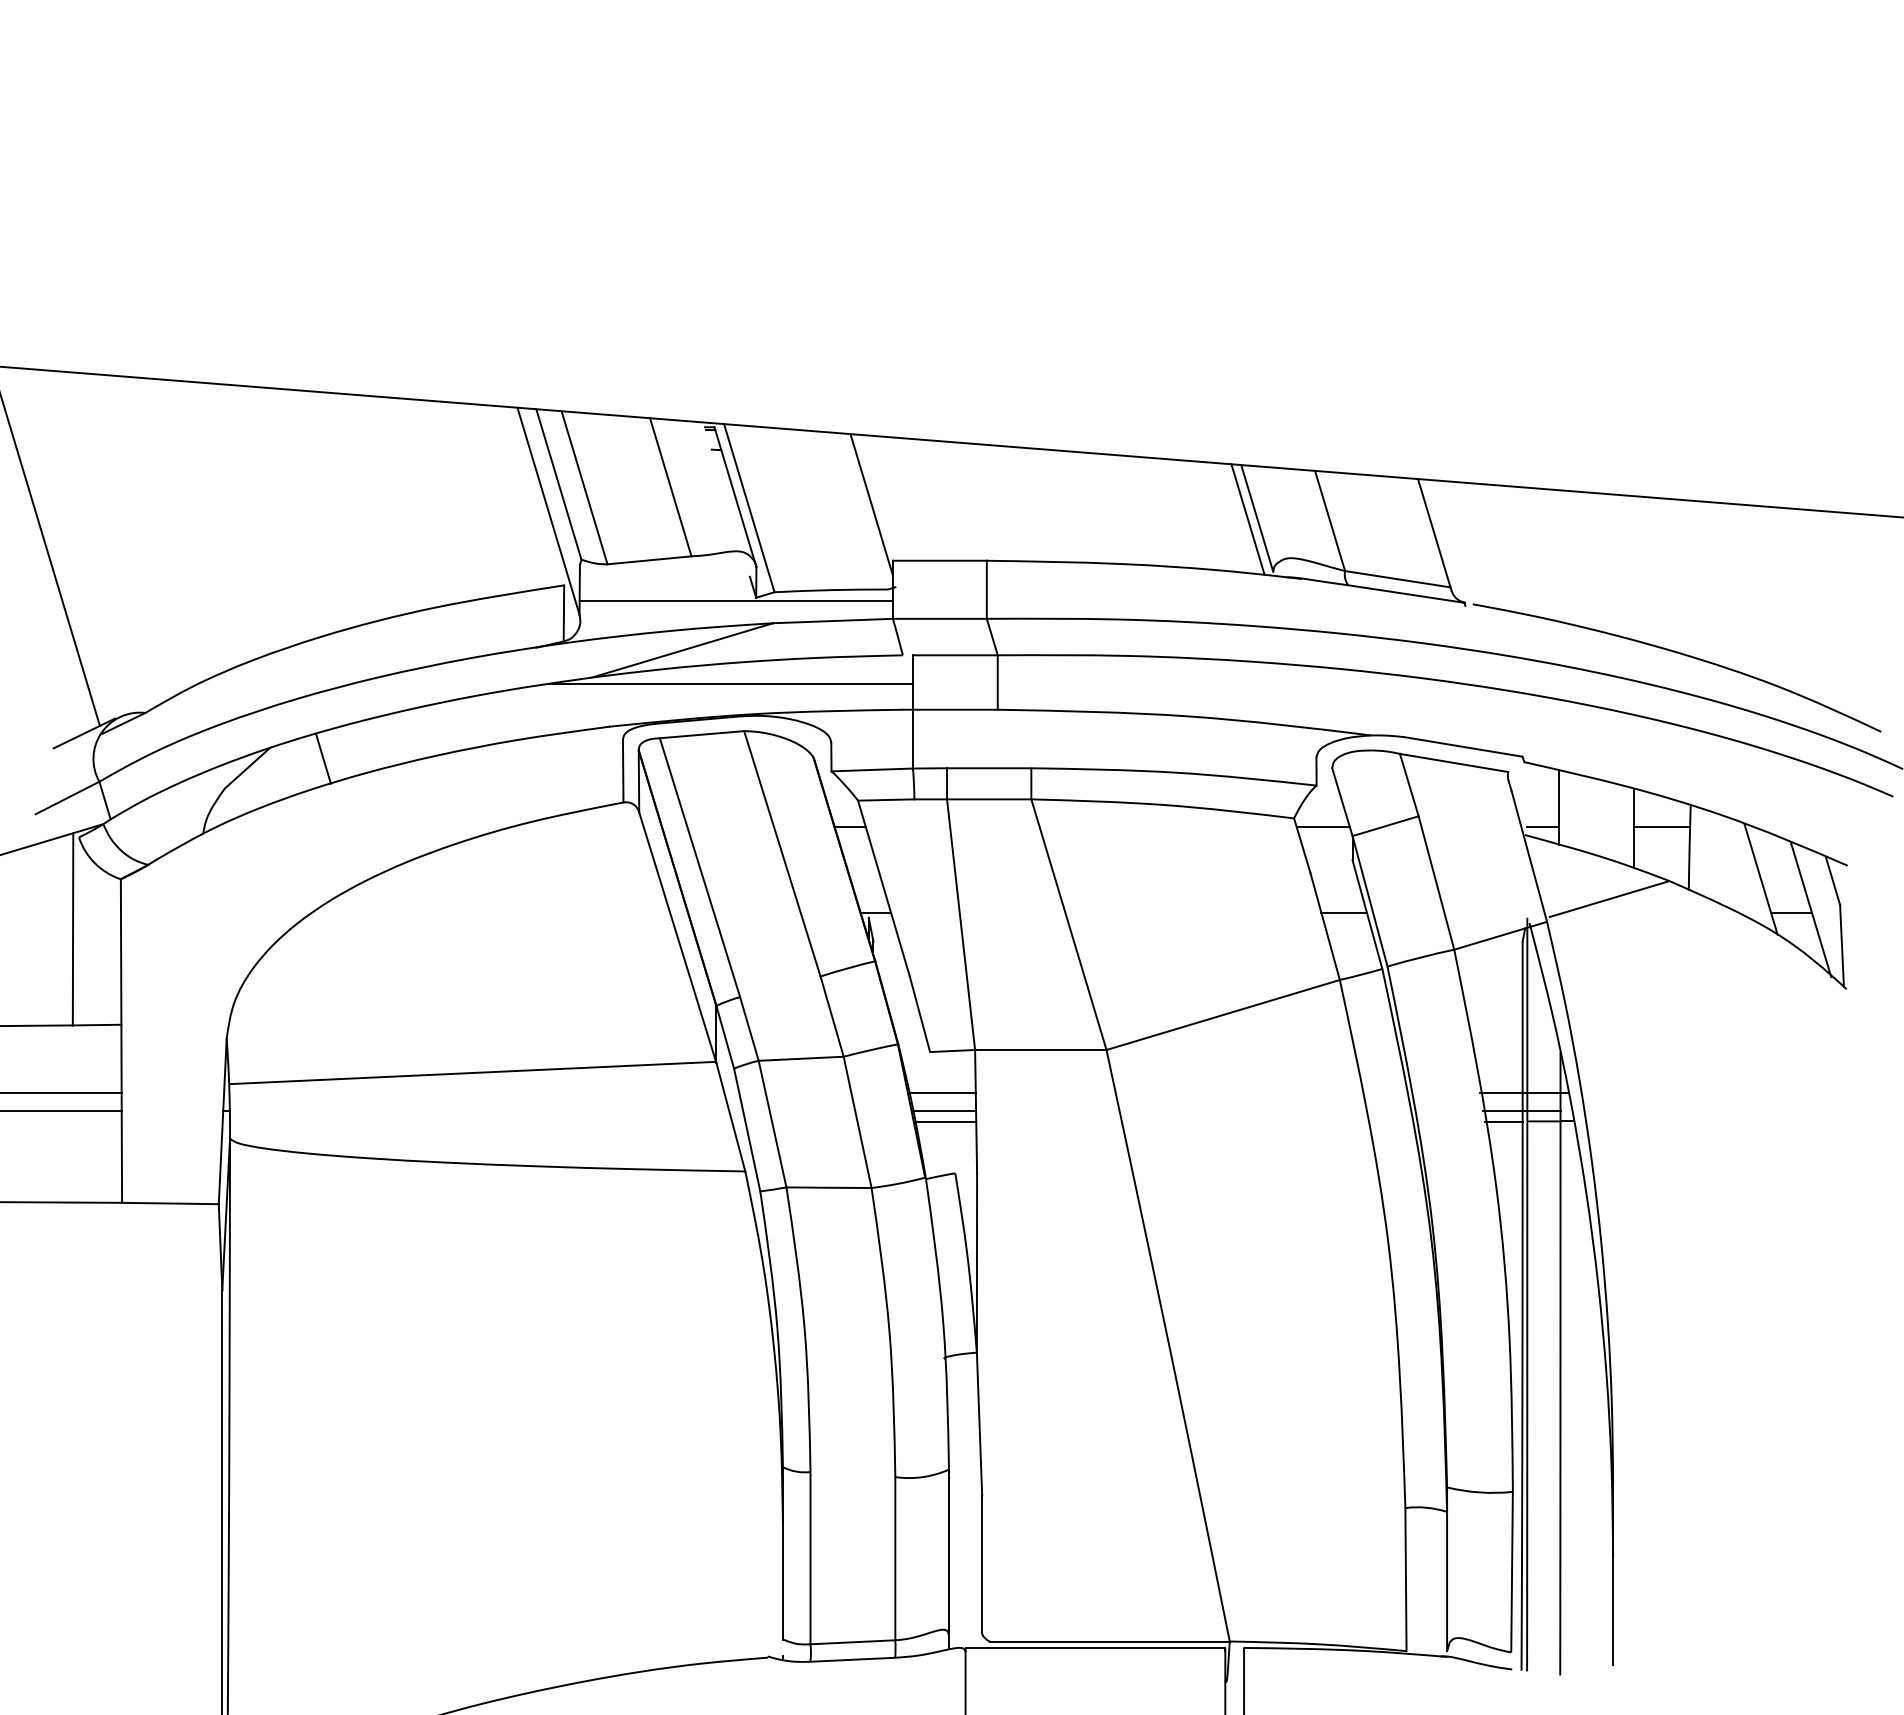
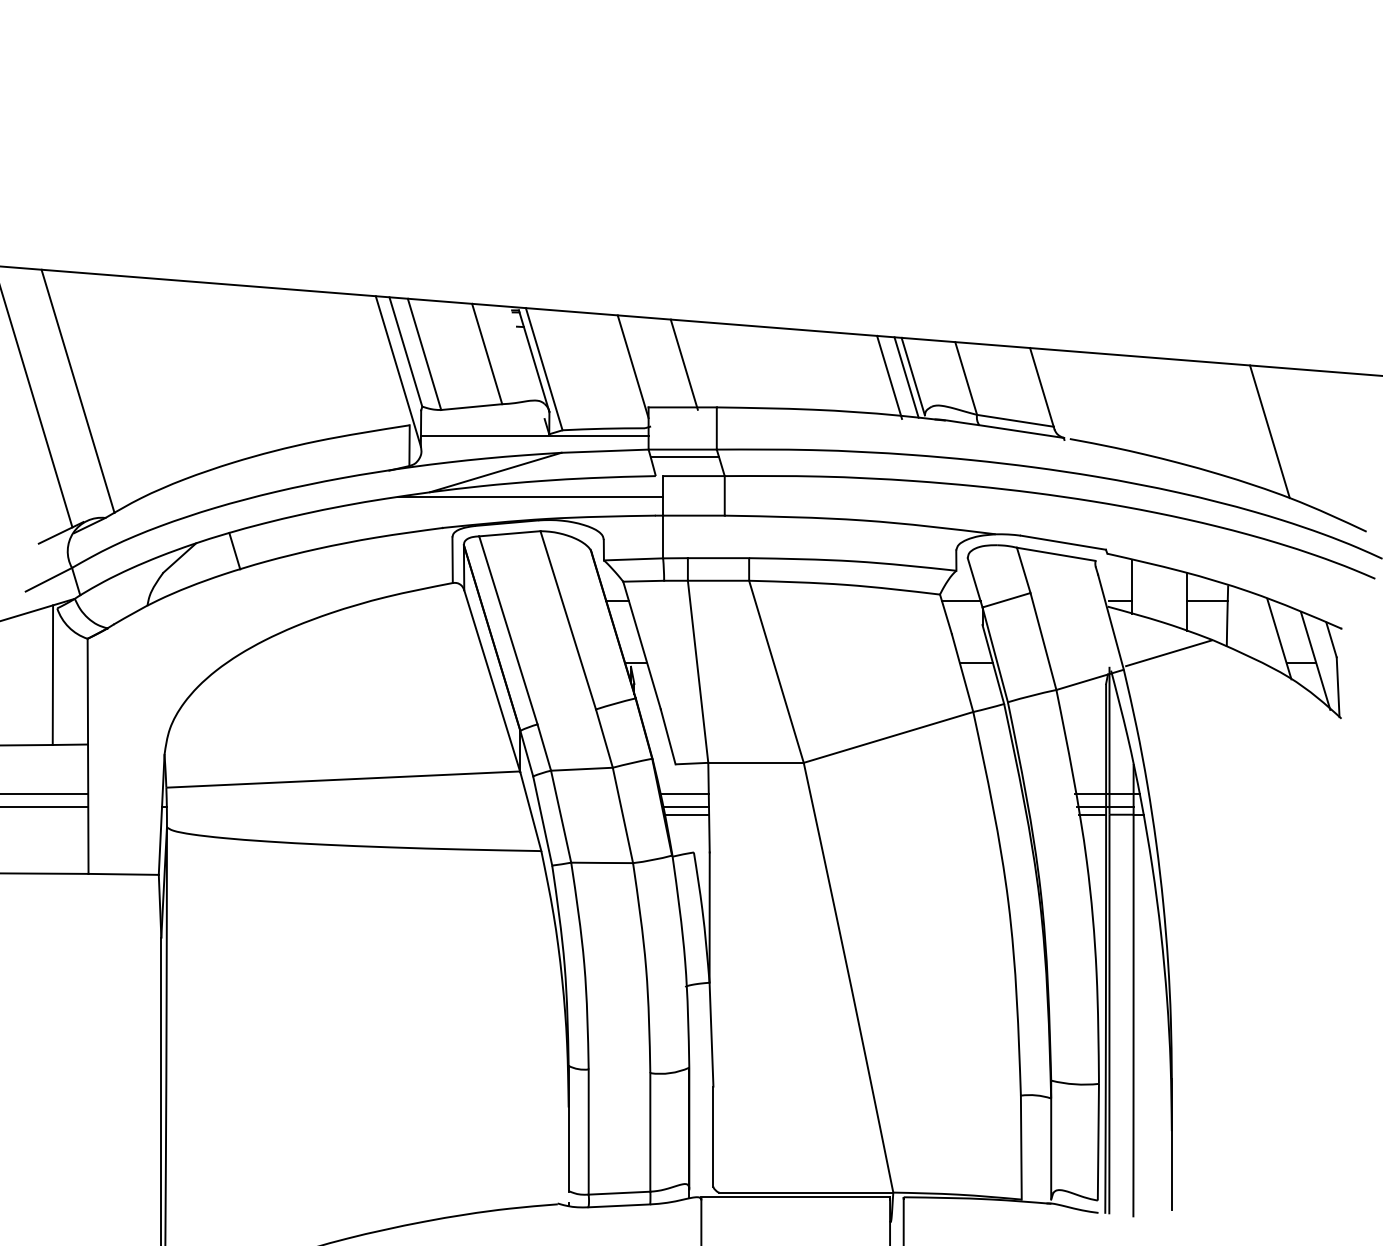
line: (940, 501) -> (683, 364), added
line: (1224, 518) -> (889, 376), added
line: (106, 537) -> (77, 390), added
line: (1747, 593) -> (1269, 431), added
line: (942, 629) -> (684, 457), added

